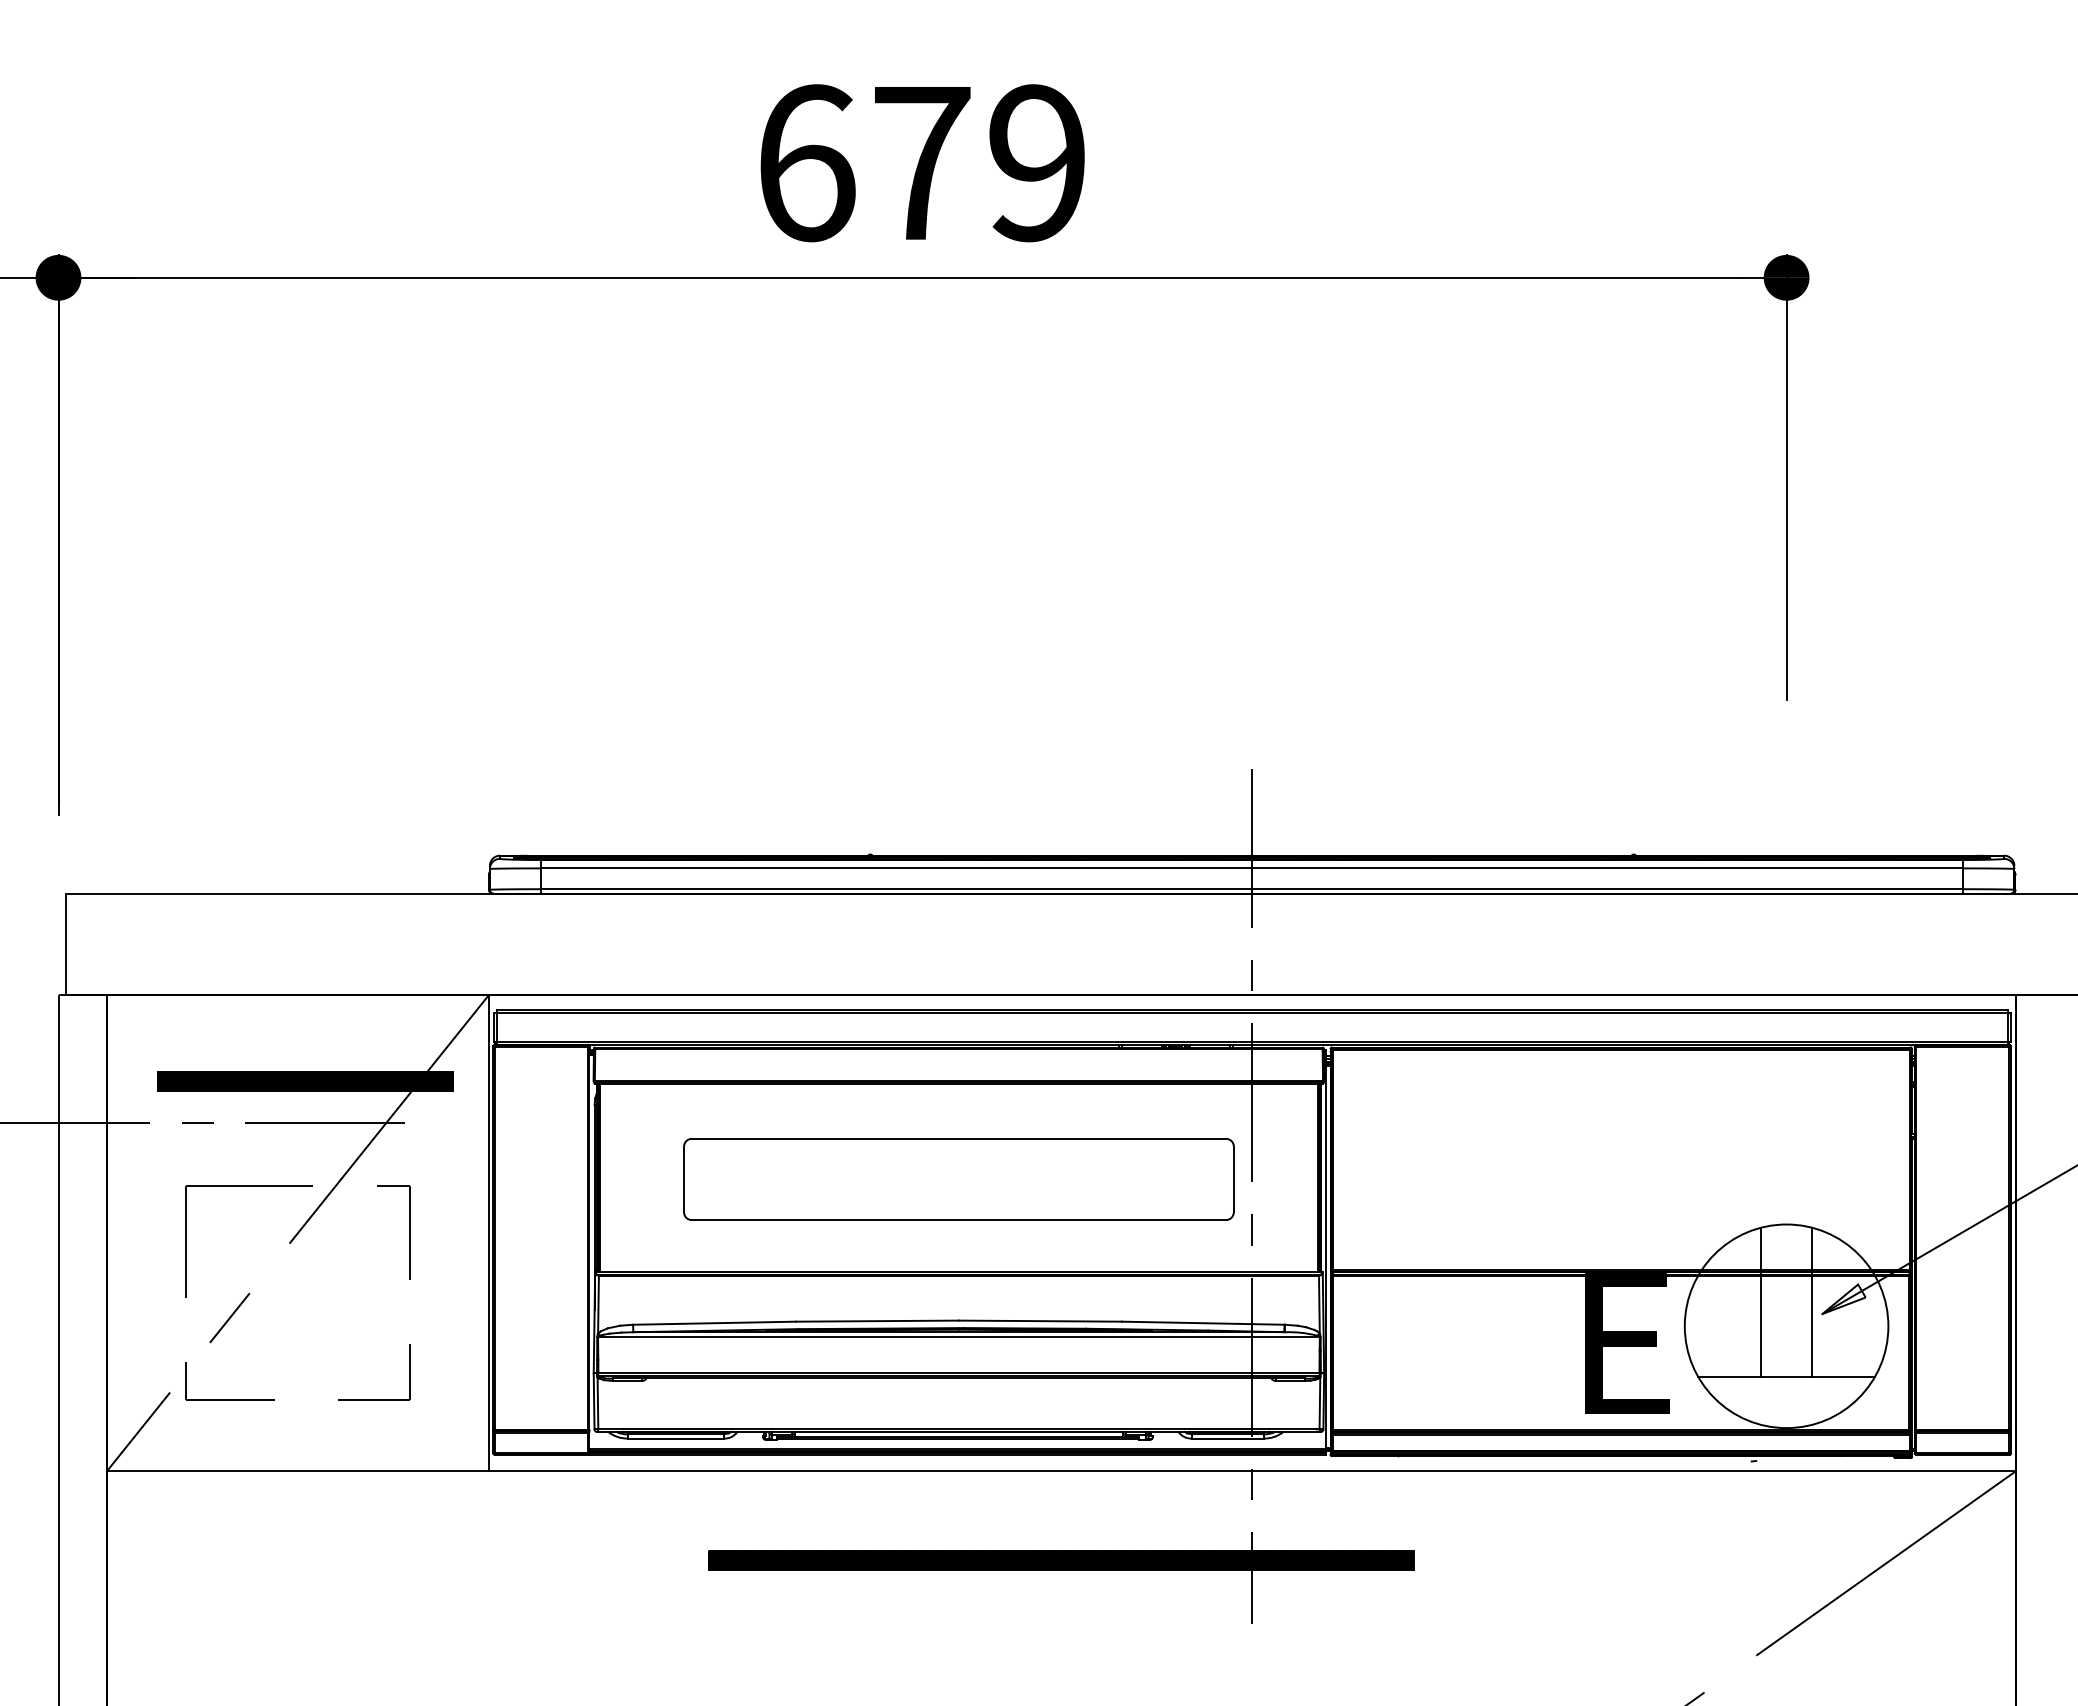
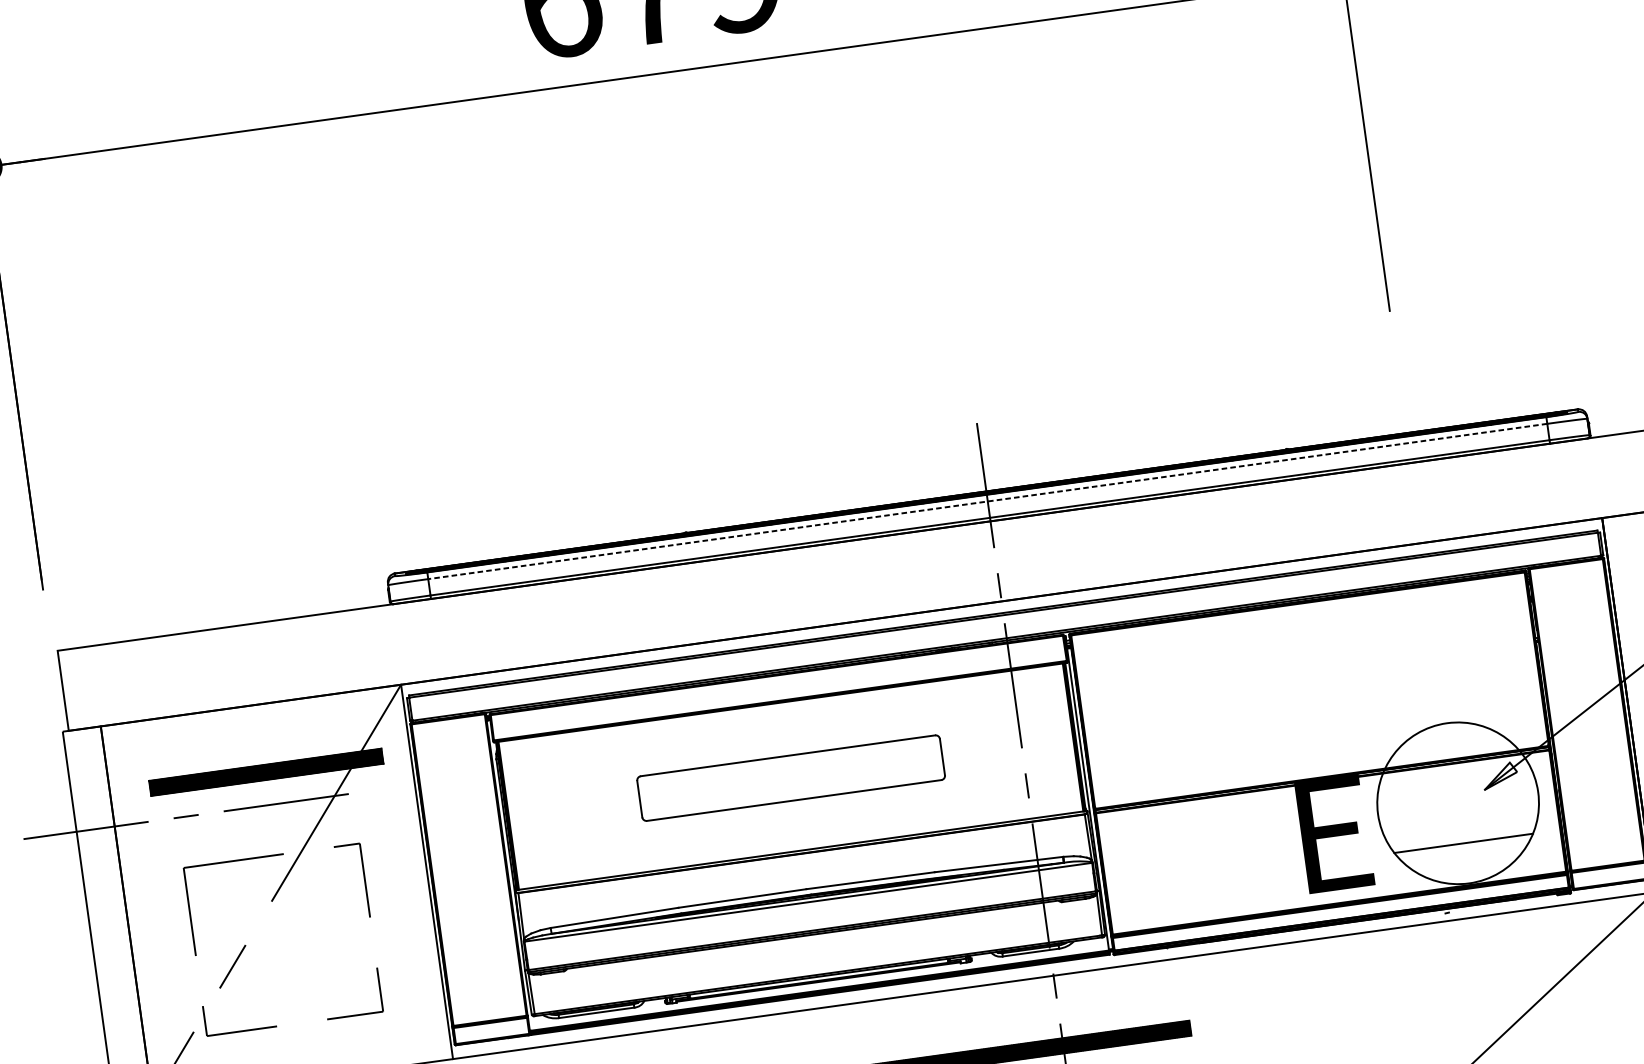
line: (1251, 868) -> (987, 501), solid -> dashed
part: (958, 1179) -> (790, 778), size x0.7
line: (1761, 1302) -> (1435, 787), removed
line: (1812, 1302) -> (1475, 781), removed

